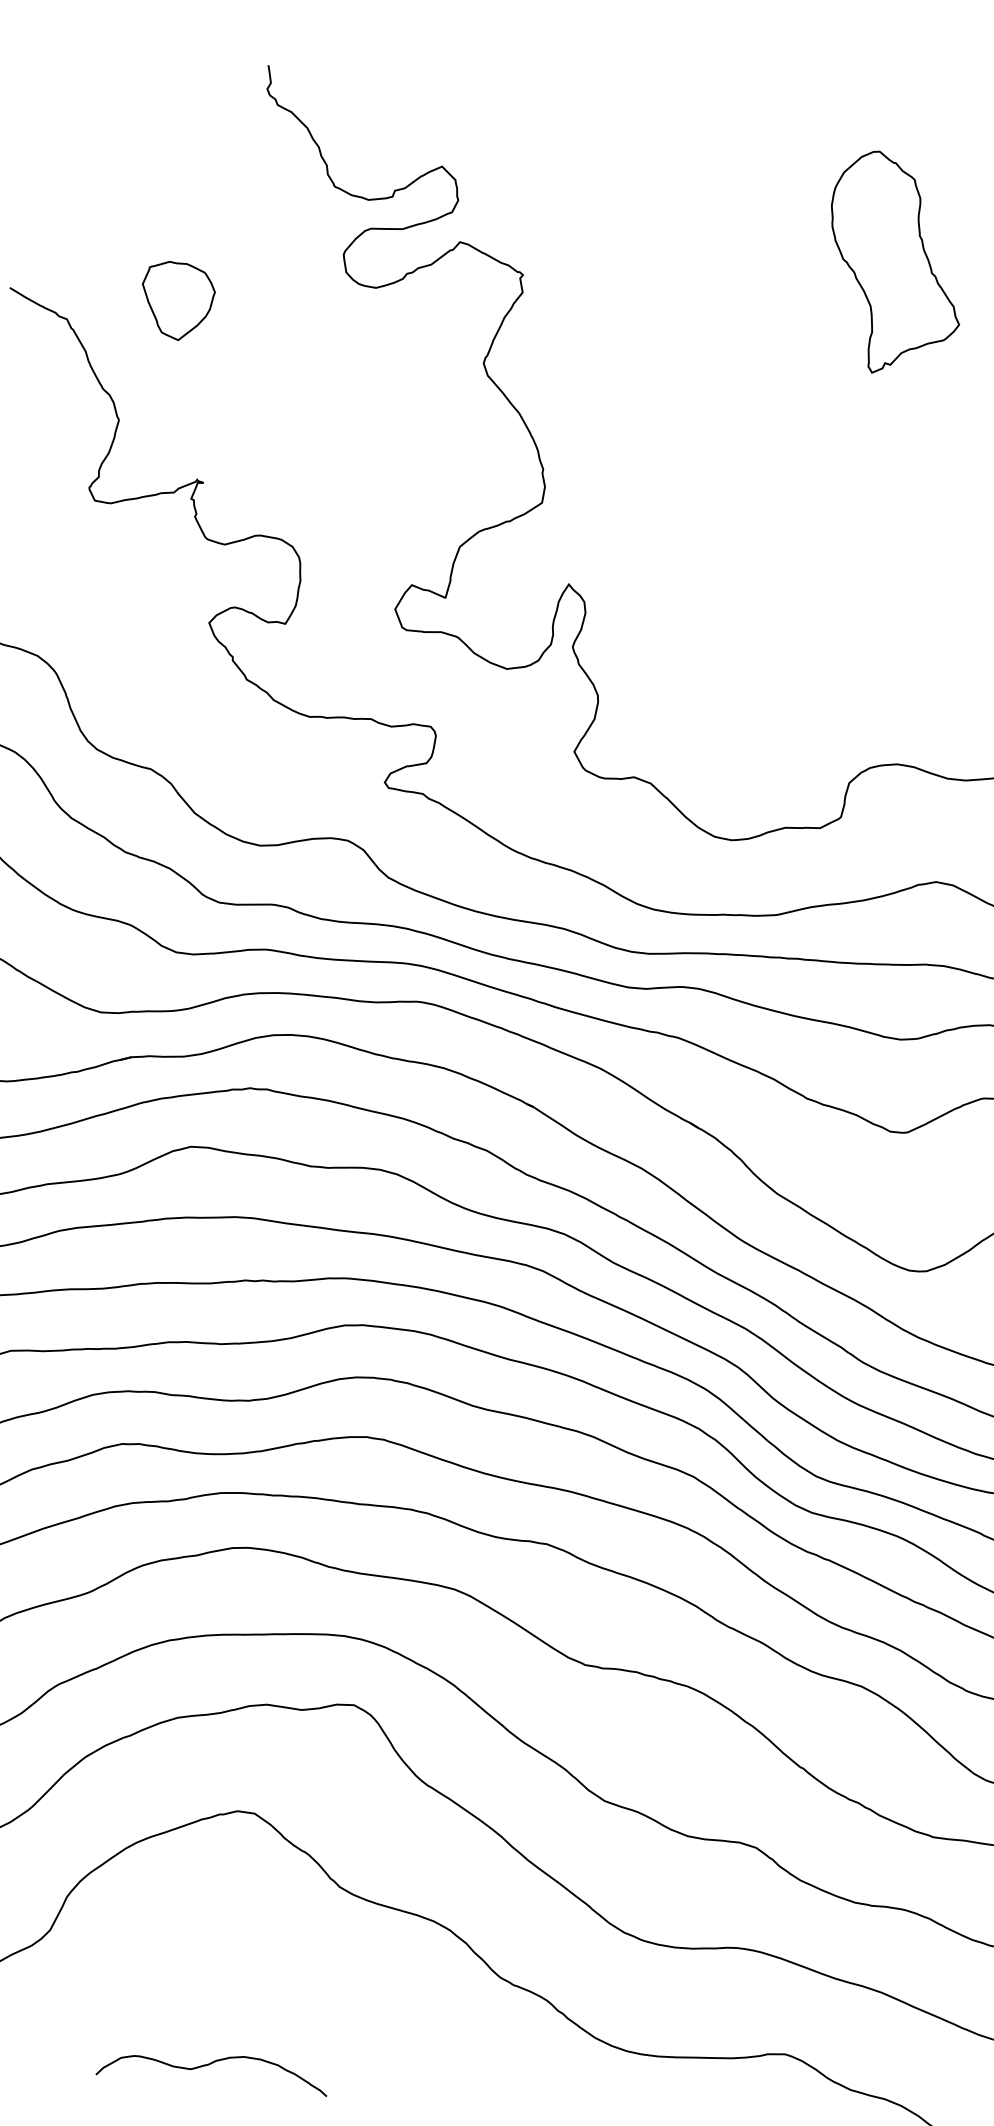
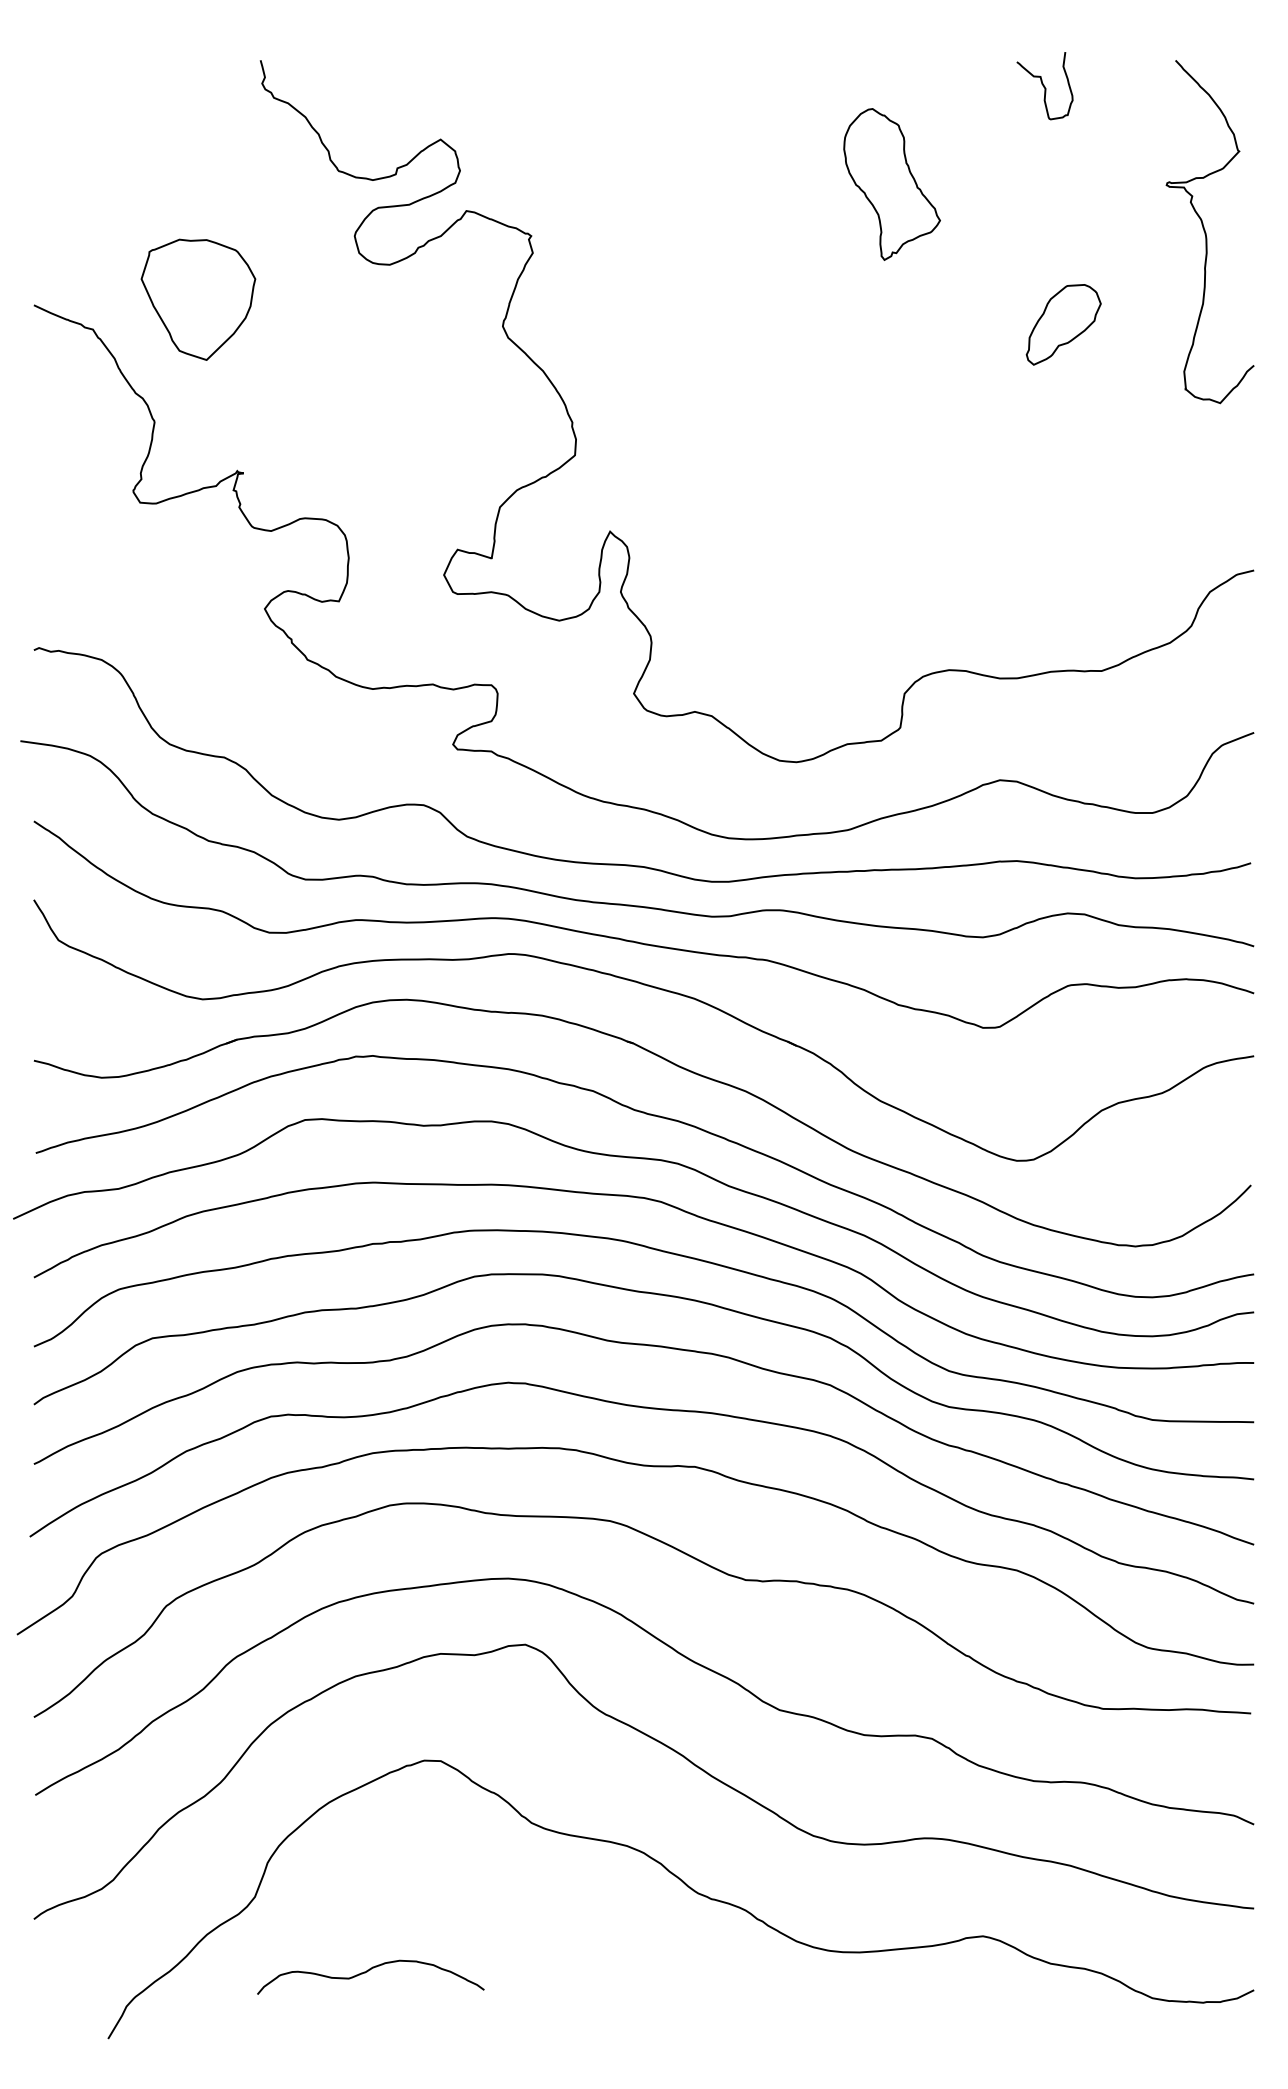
part: (894, 264) -> (891, 184), size x0.7
part: (176, 300) -> (197, 299), size x1.6
curve: (210, 2065) -> (367, 1972), moved

